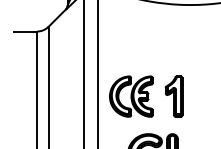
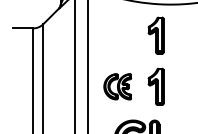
part: (173, 39) -> (155, 35), added
part: (131, 96) -> (117, 86), size x0.7

